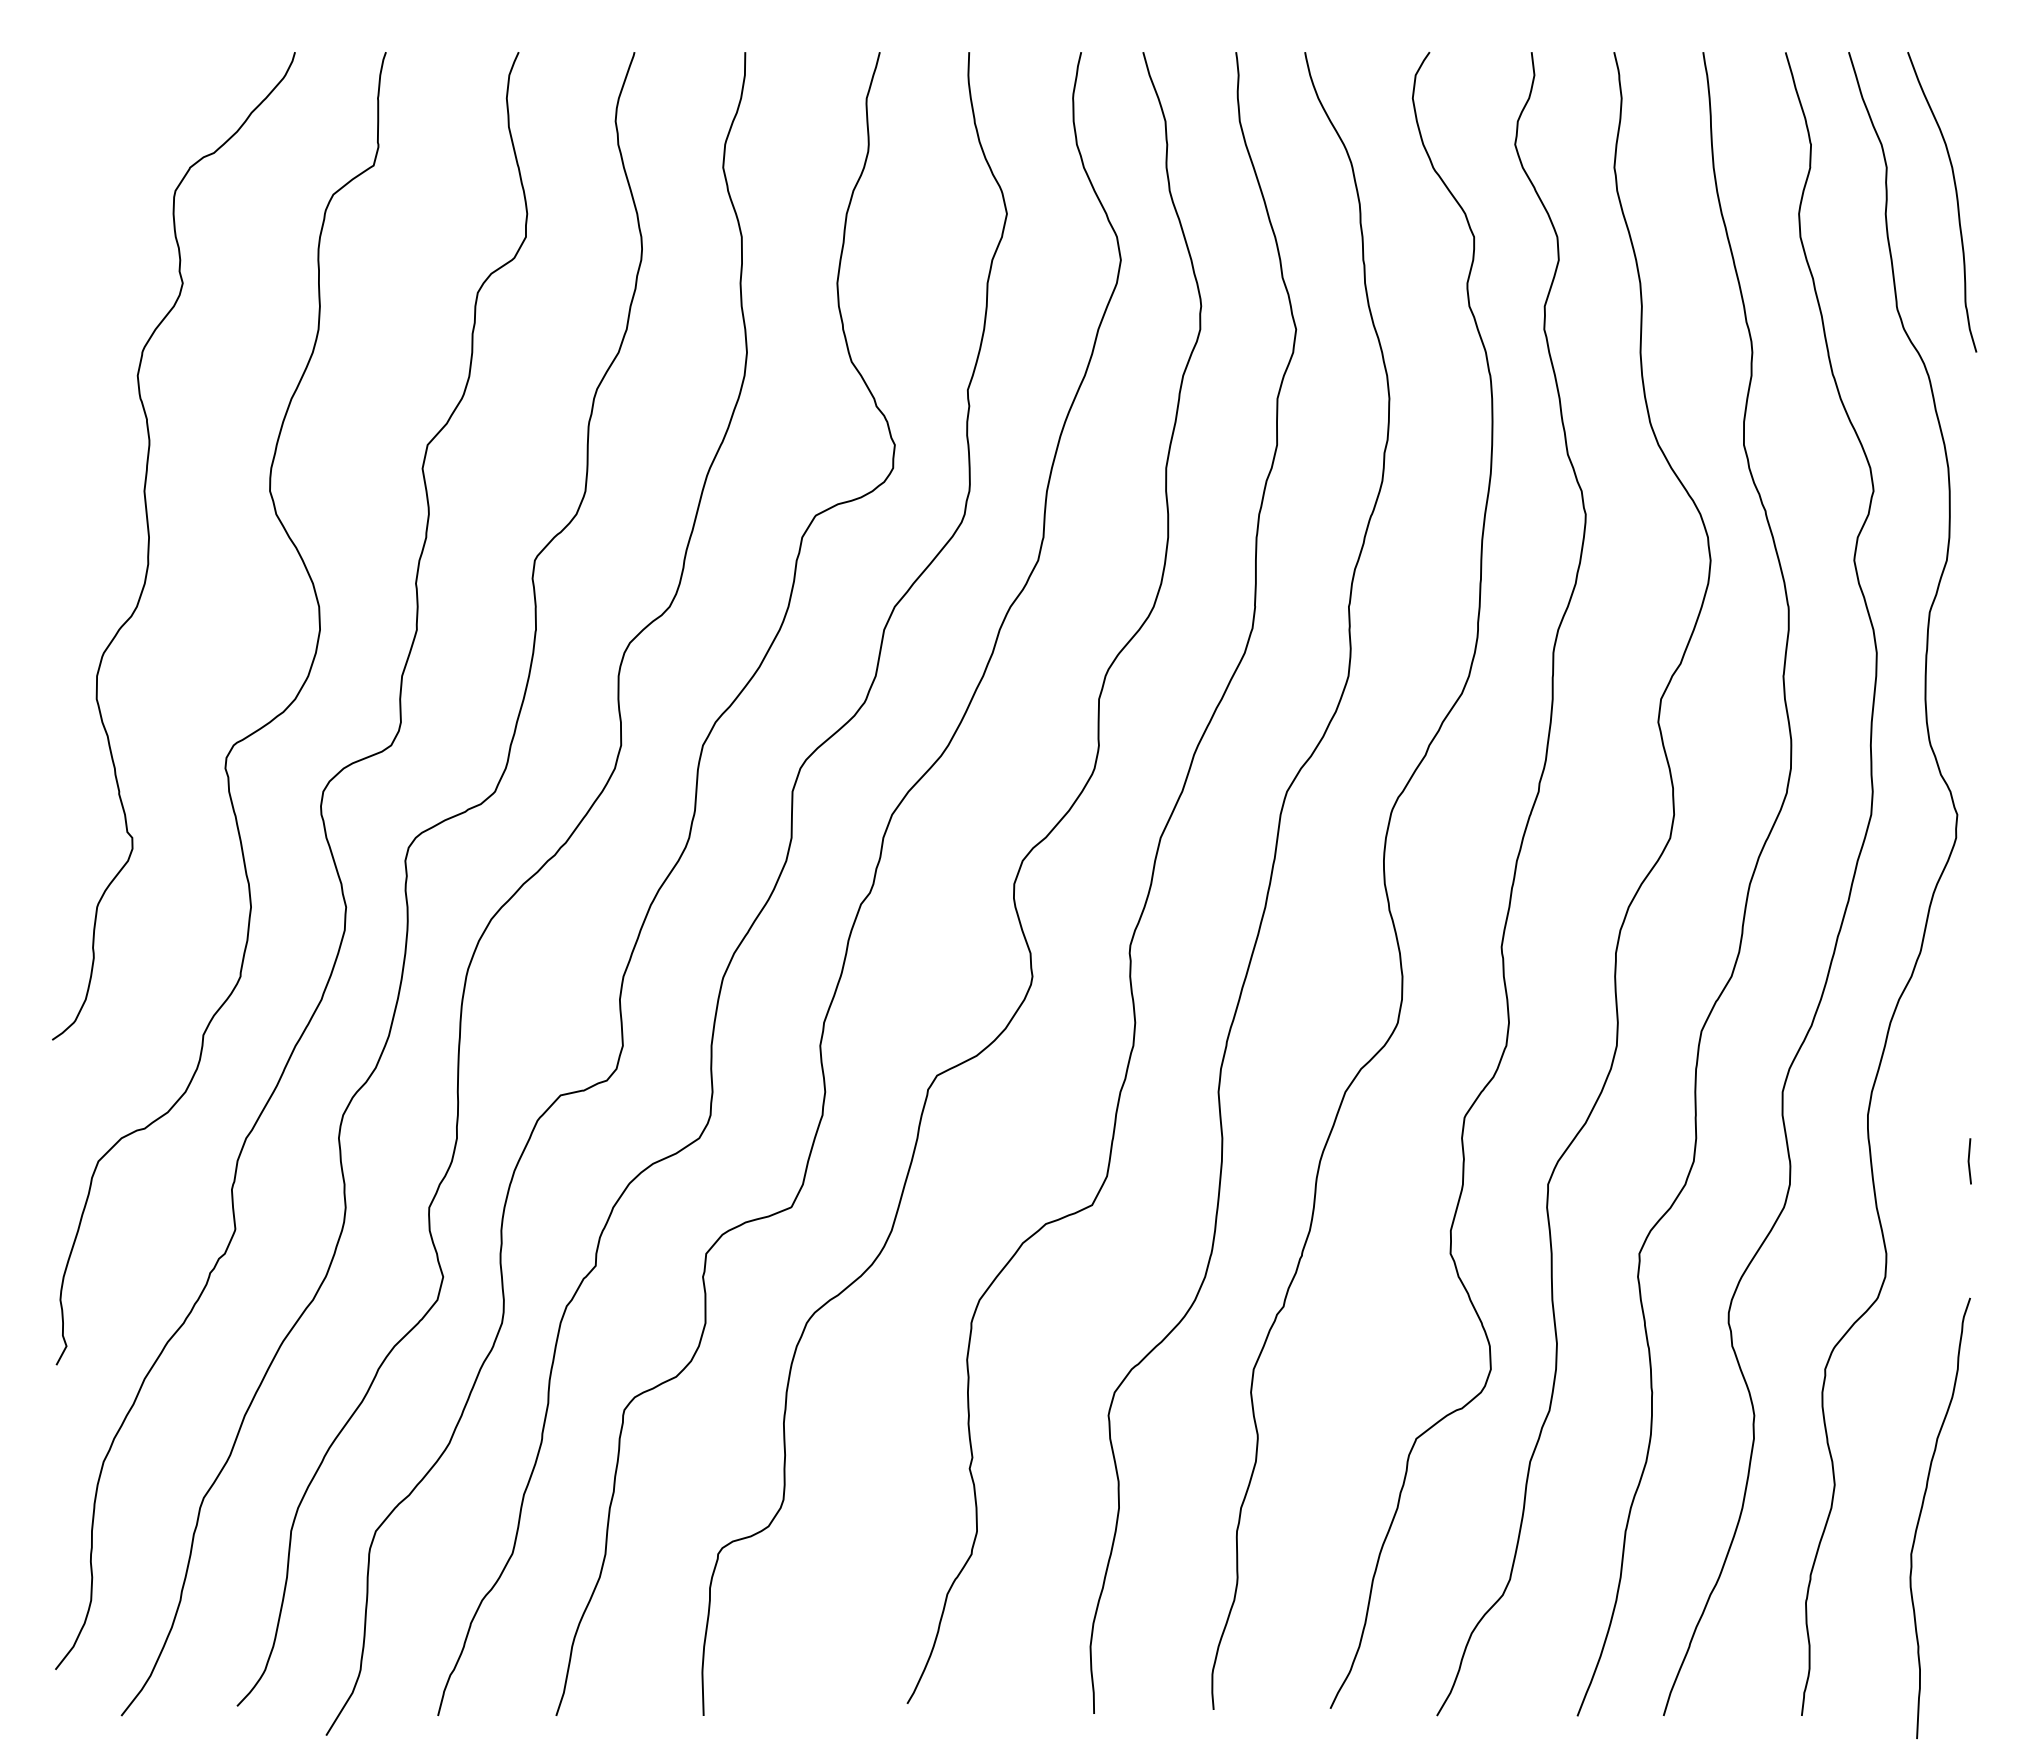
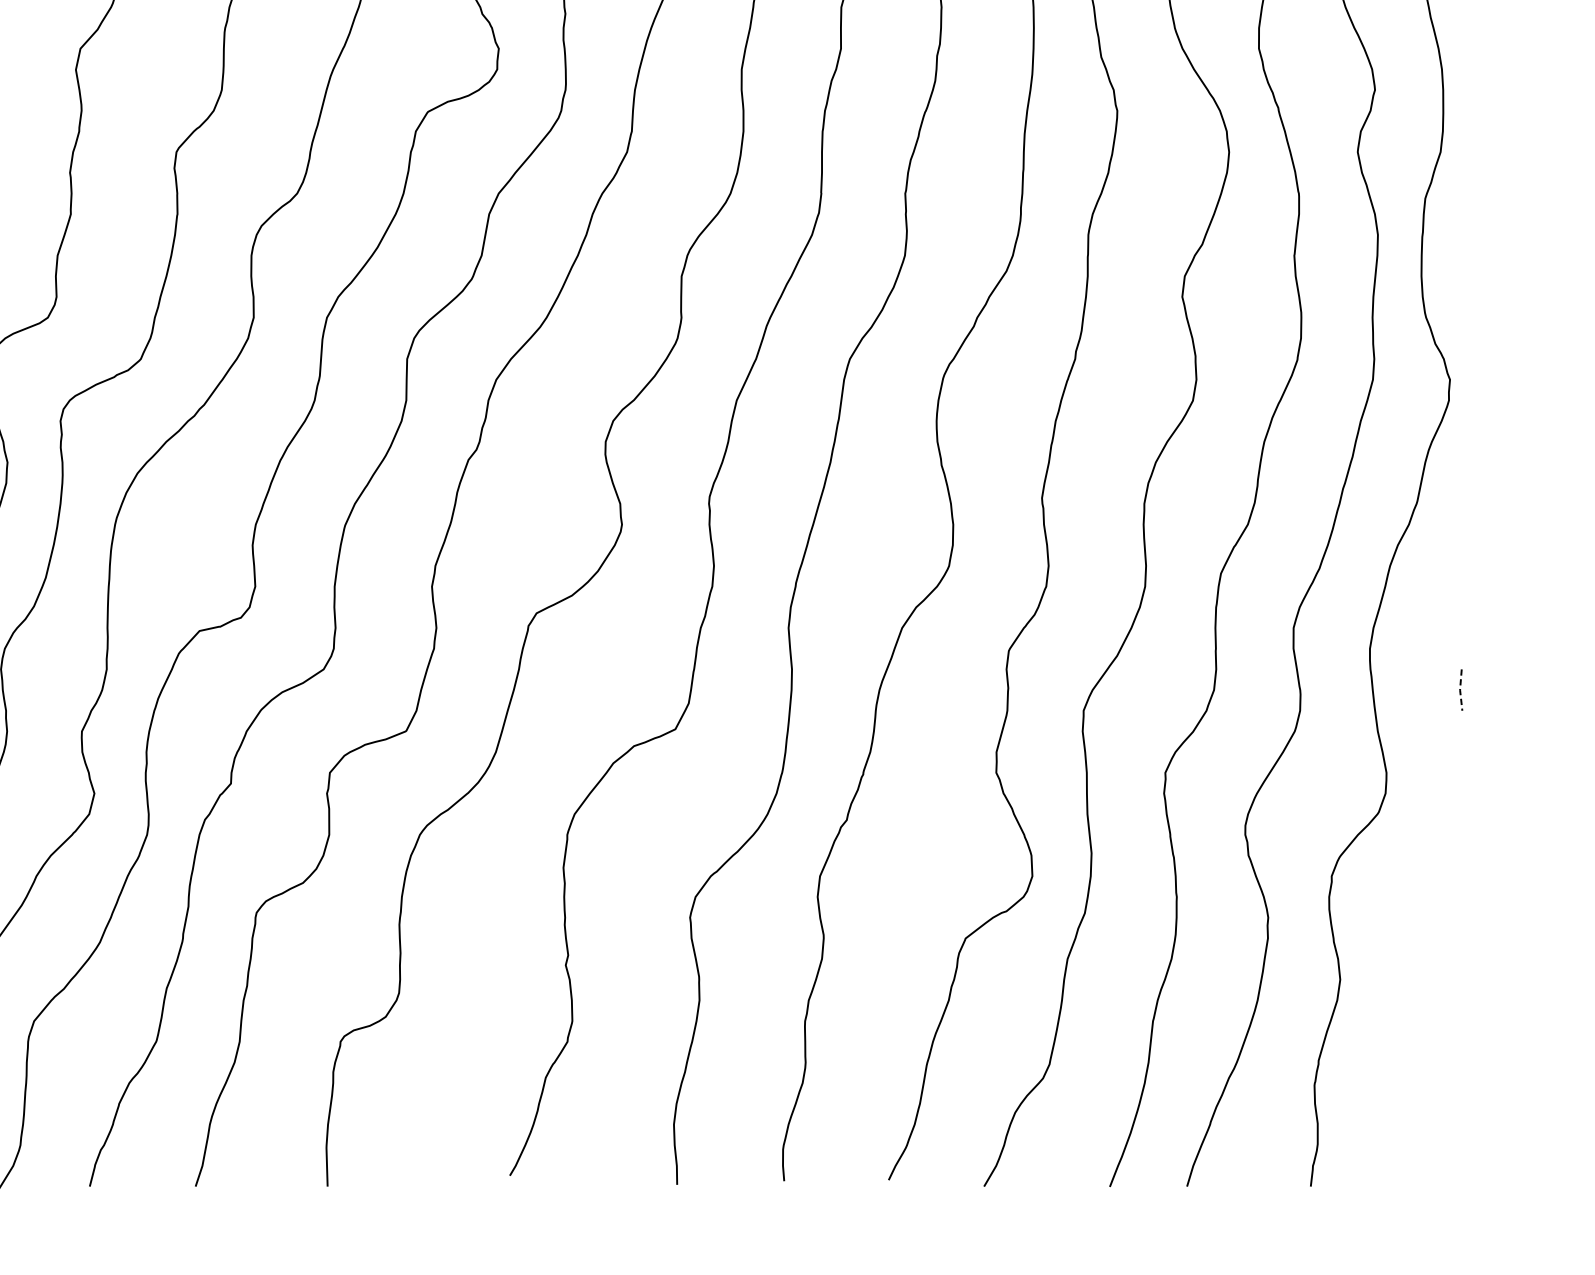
line: (1968, 1161) -> (1460, 690), solid -> dashed
curve: (1921, 1514) -> (1417, 1006), removed

